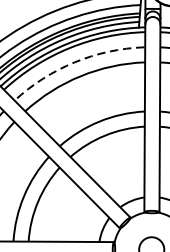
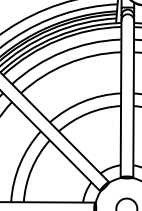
arc: (74, 62) -> (62, 52), dashed -> solid

